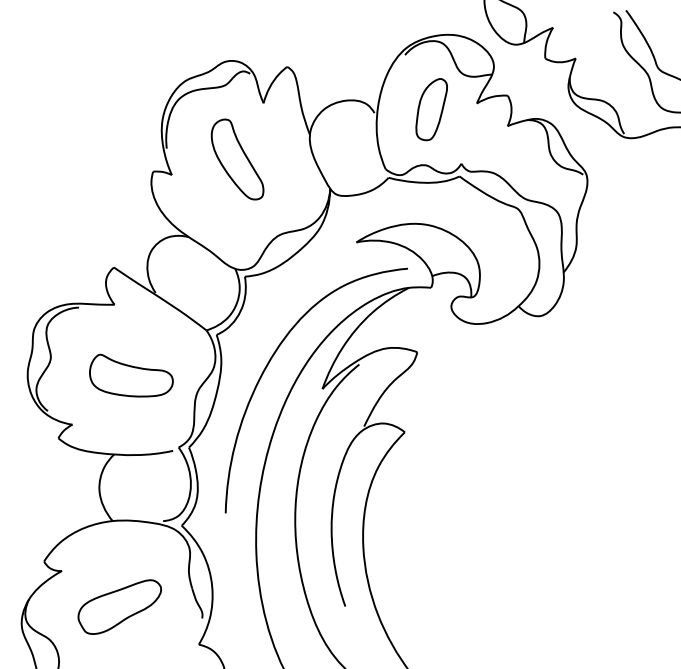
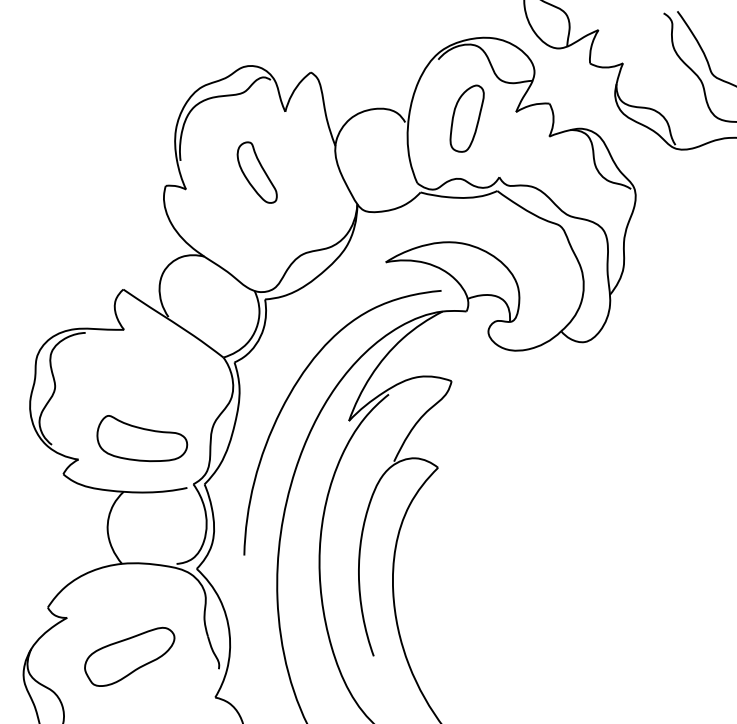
part: (237, 159) -> (257, 172), size x0.7
part: (131, 375) -> (142, 438), moved

